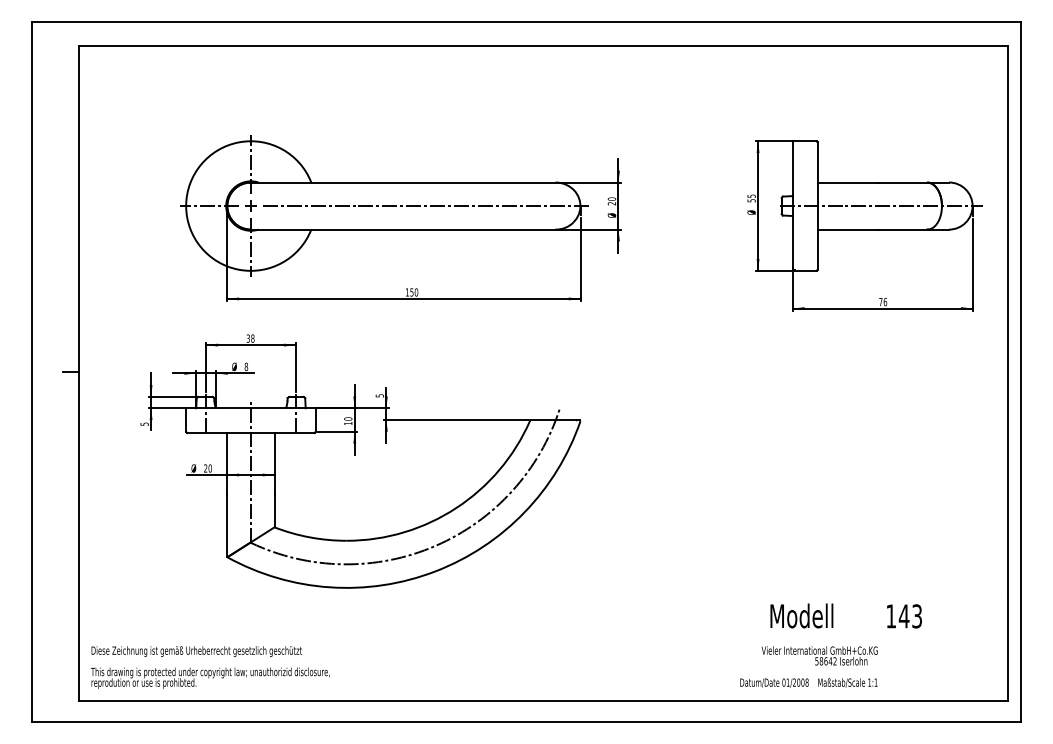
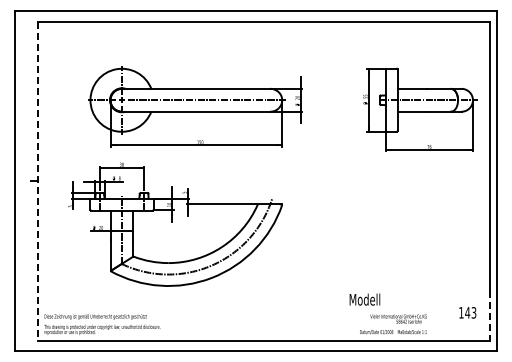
line: (79, 375) -> (38, 182), solid -> dashed
text: (800, 615) -> (364, 299), moved
text: (903, 615) -> (467, 312), moved
line: (1008, 648) -> (490, 315), solid -> dashed

